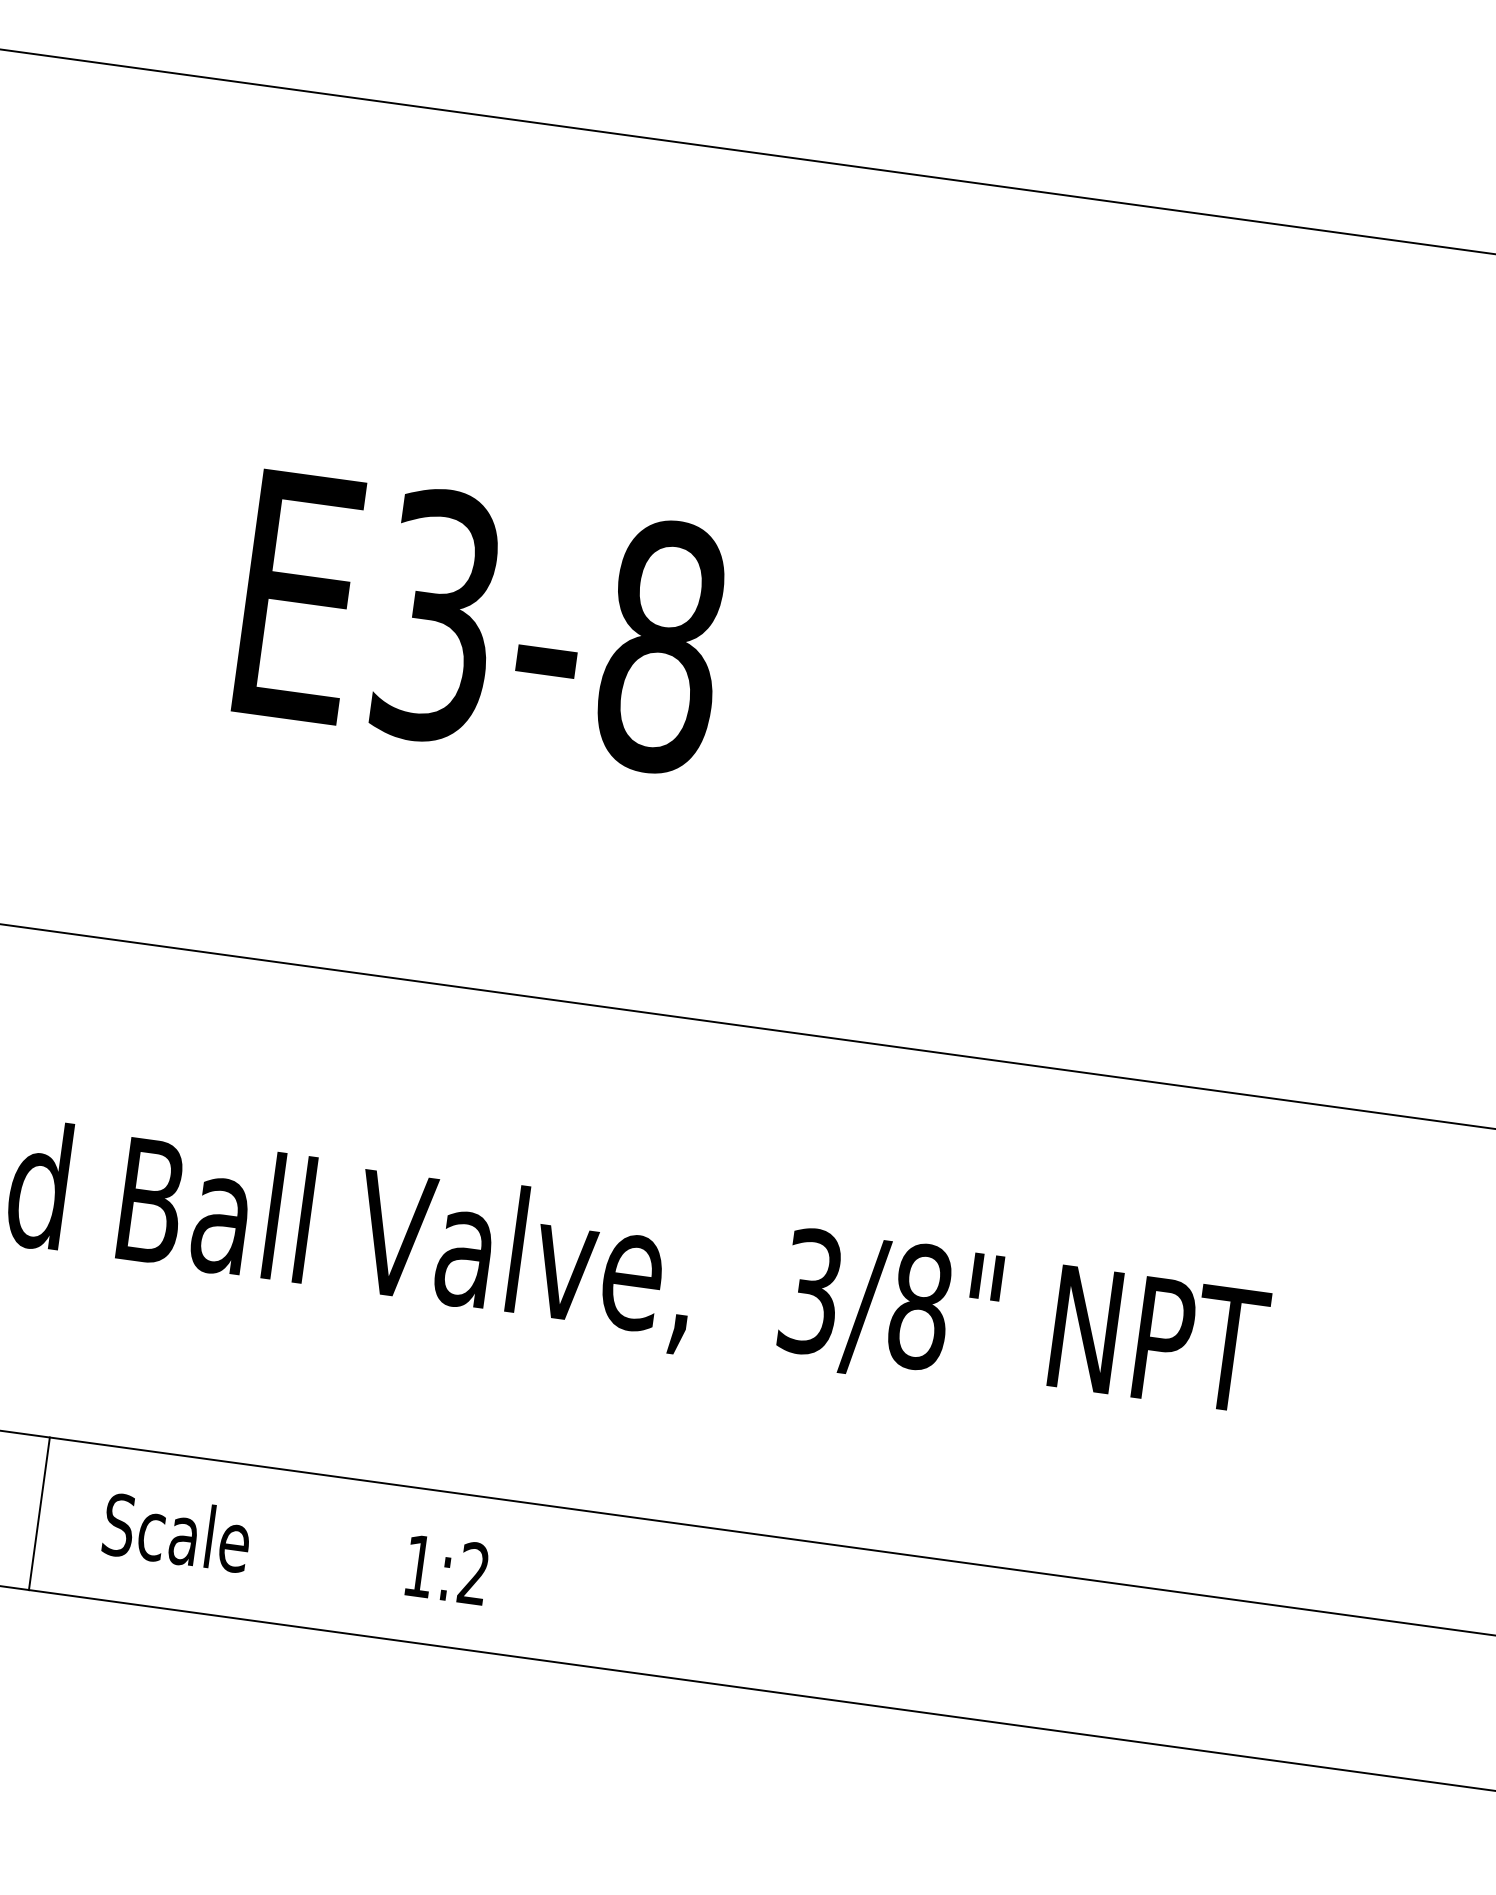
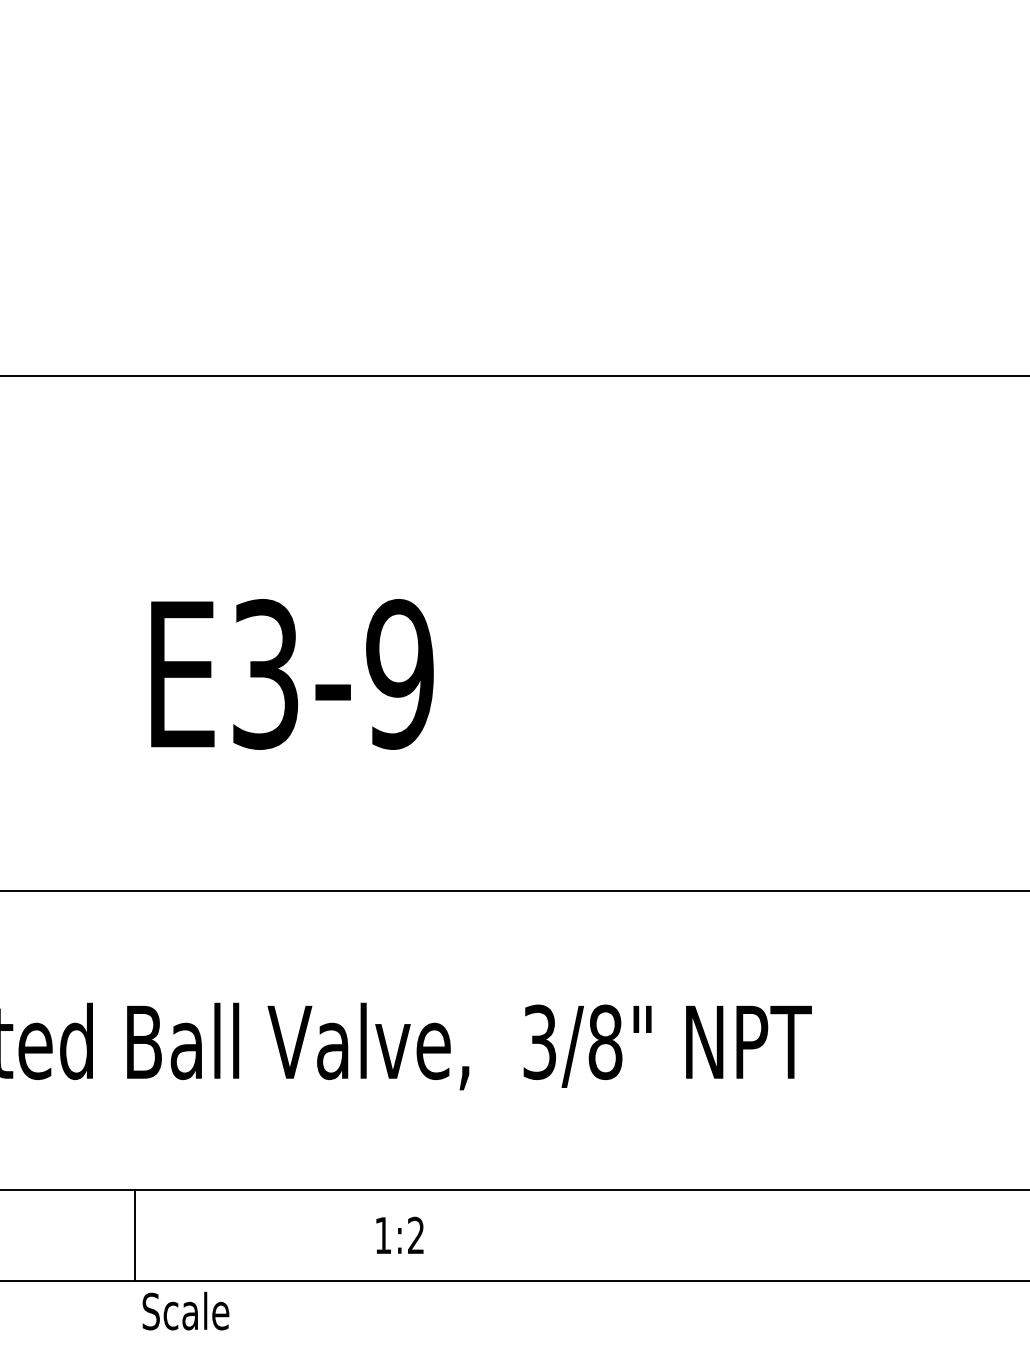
text: (662, 647) -> (400, 674), E3-8 -> E3-9
line: (39, 1514) -> (135, 1235), moved
text: (176, 1531) -> (185, 1310), moved
text: (446, 1568) -> (399, 1234), moved

